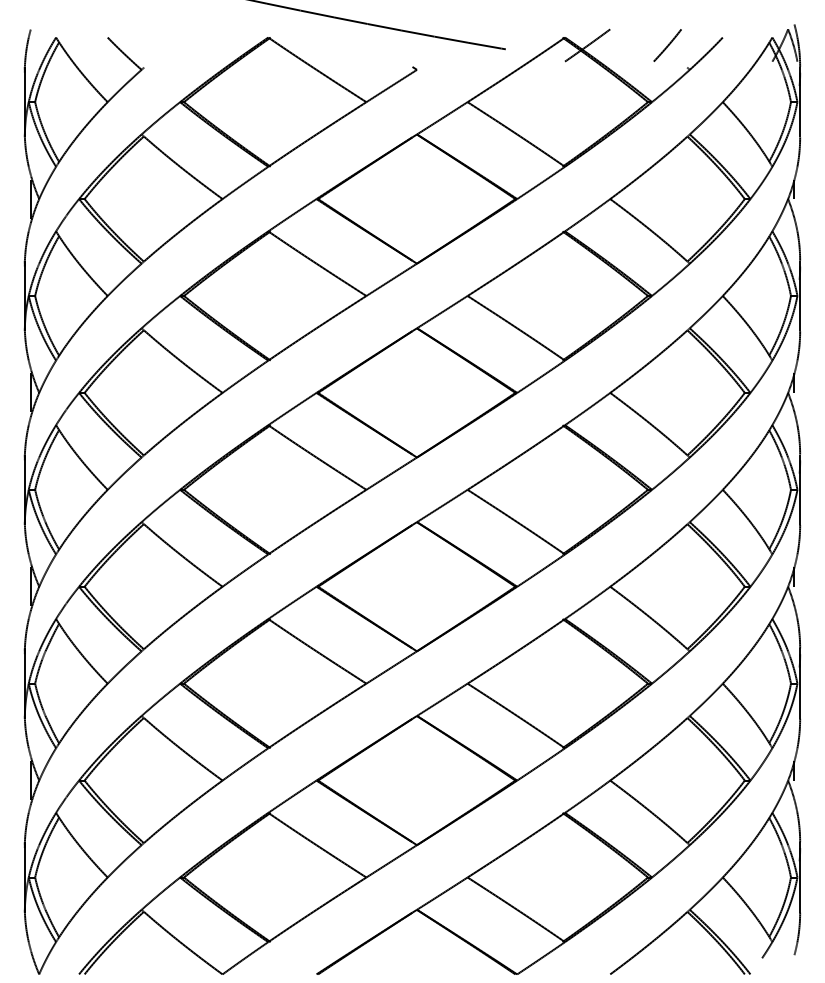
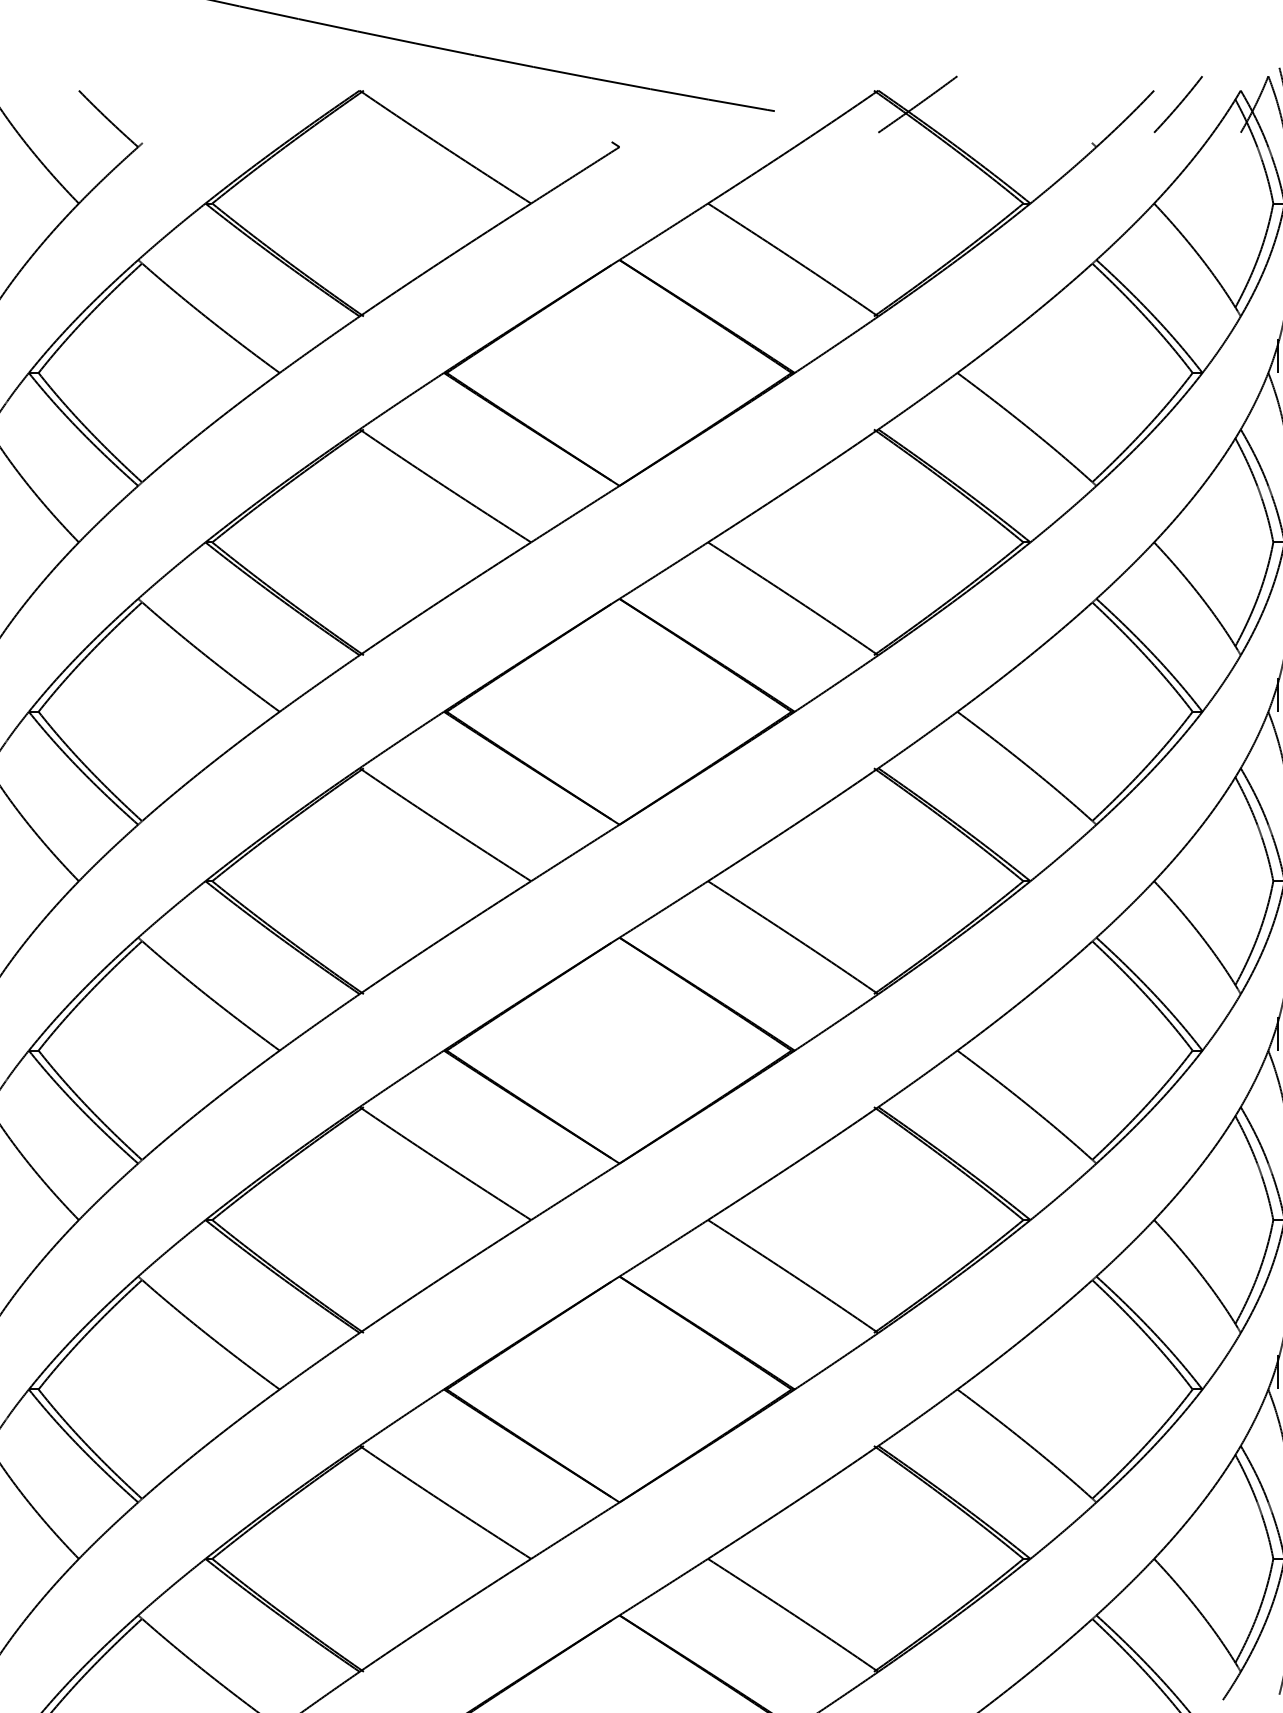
line: (667, 45) -> (1178, 104), moved

